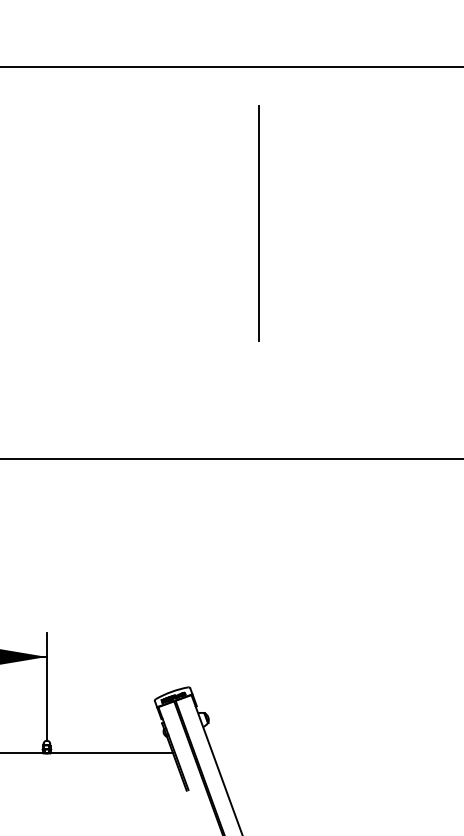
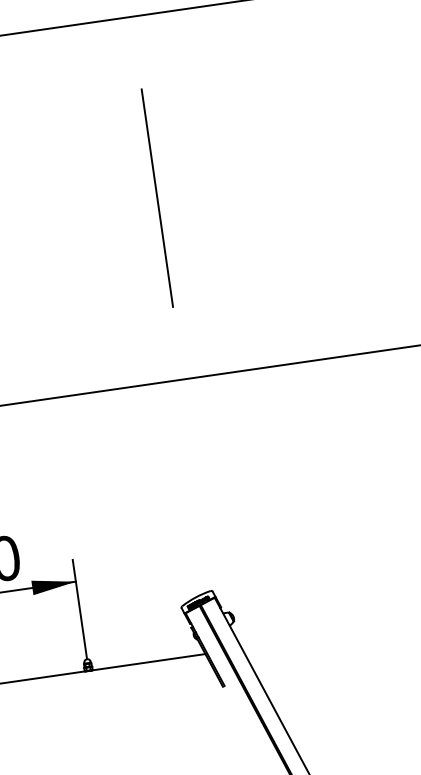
line: (258, 223) -> (157, 198), moved

